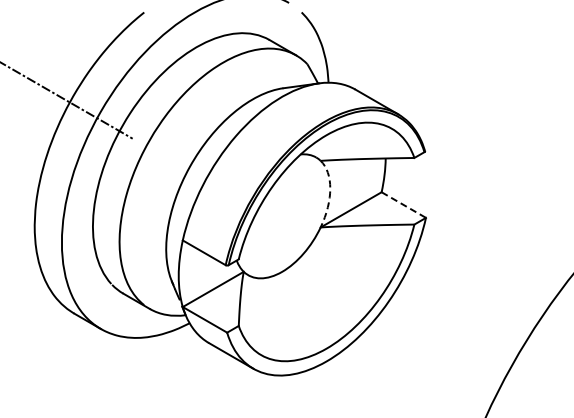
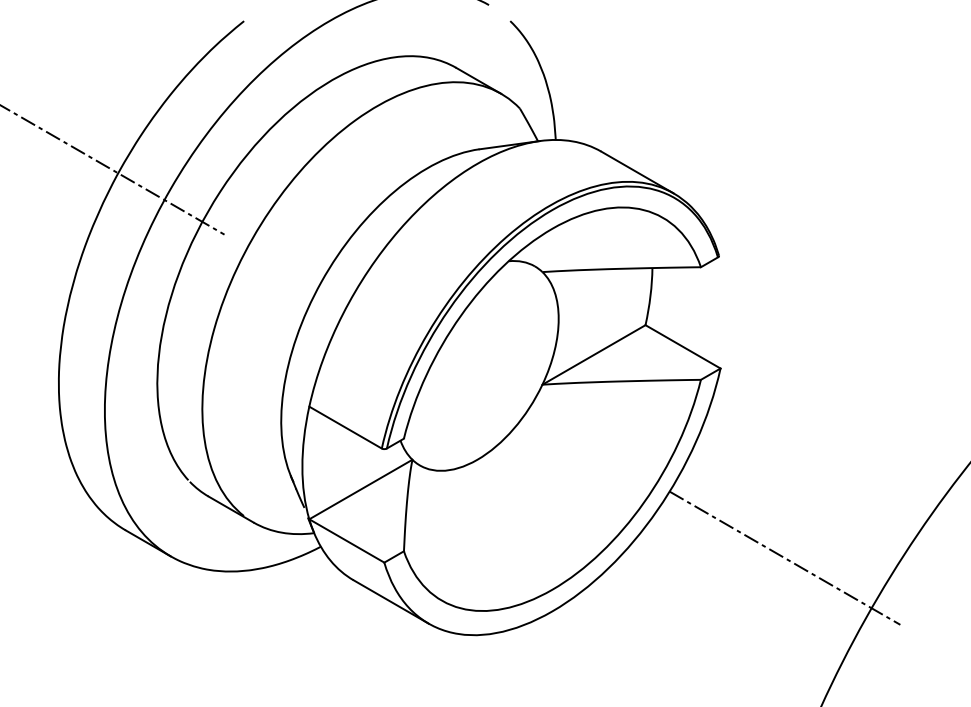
arc: (329, 193) -> (557, 327), dashed -> solid
line: (403, 205) -> (682, 347), dashed -> solid
line: (463, 329) -> (783, 557), added

